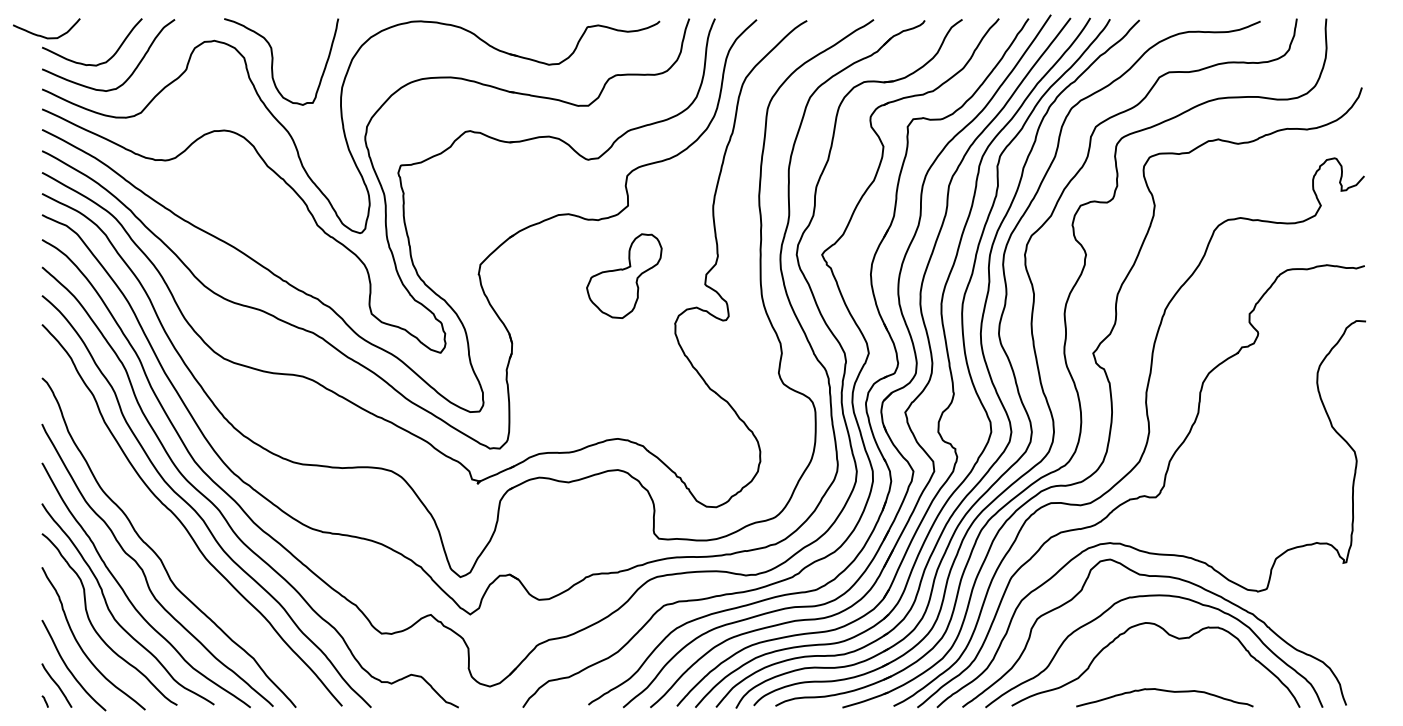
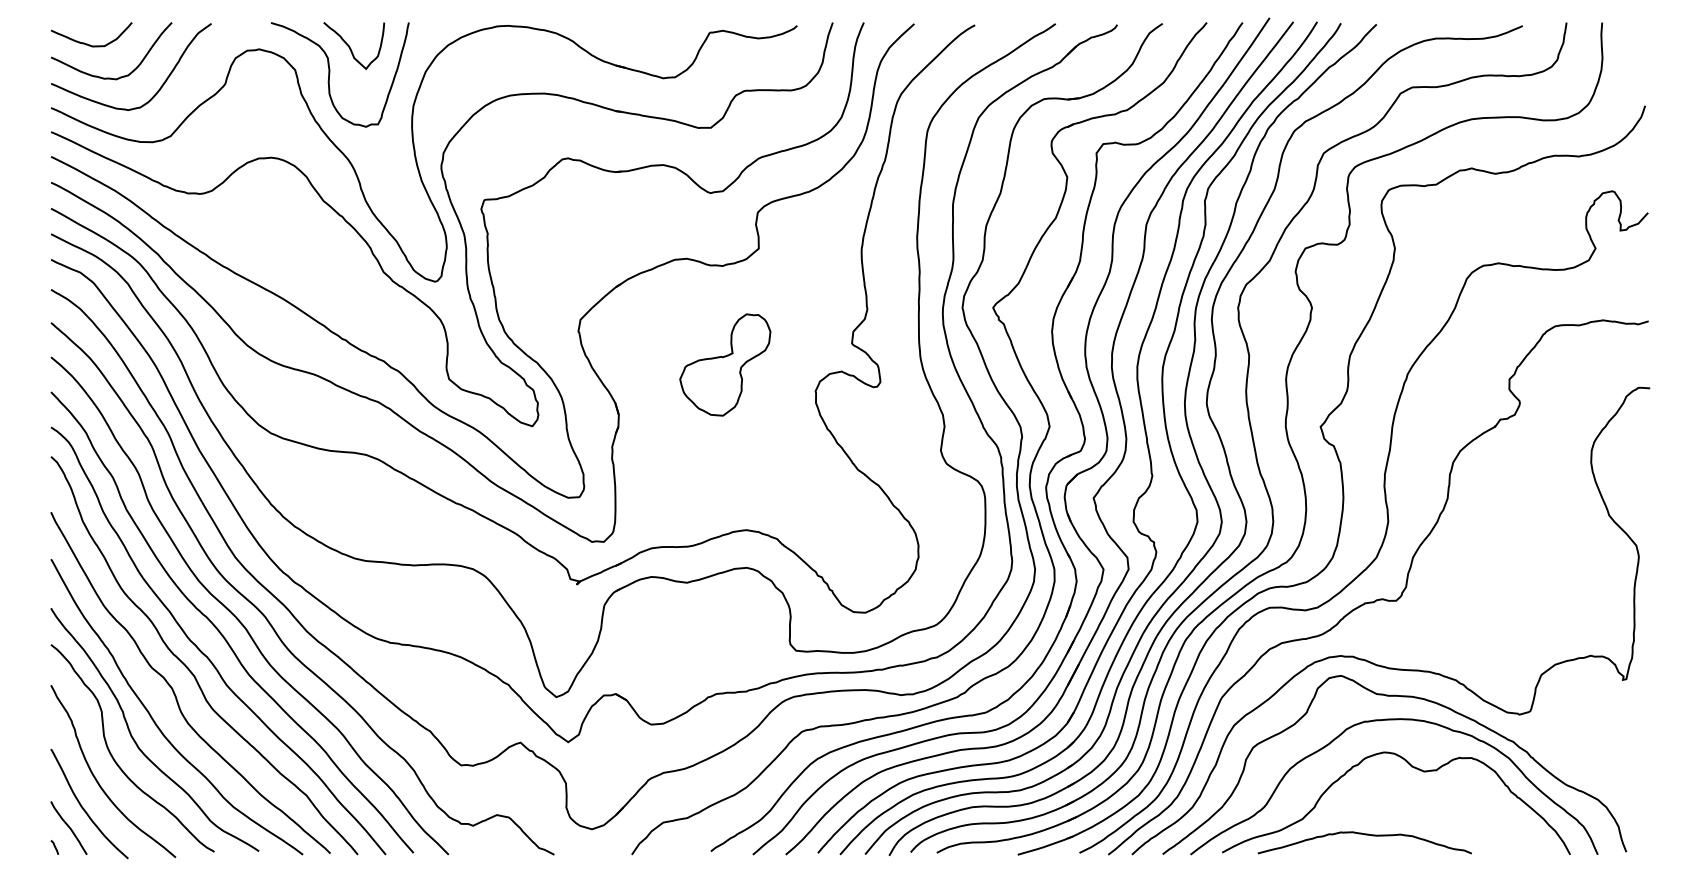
curve: (42, 35) -> (86, 42), moved
curve: (290, 39) -> (351, 47), added
part: (624, 275) -> (725, 364), moved
curve: (171, 542) -> (207, 655), added
curve: (1164, 691) -> (1364, 835), moved

